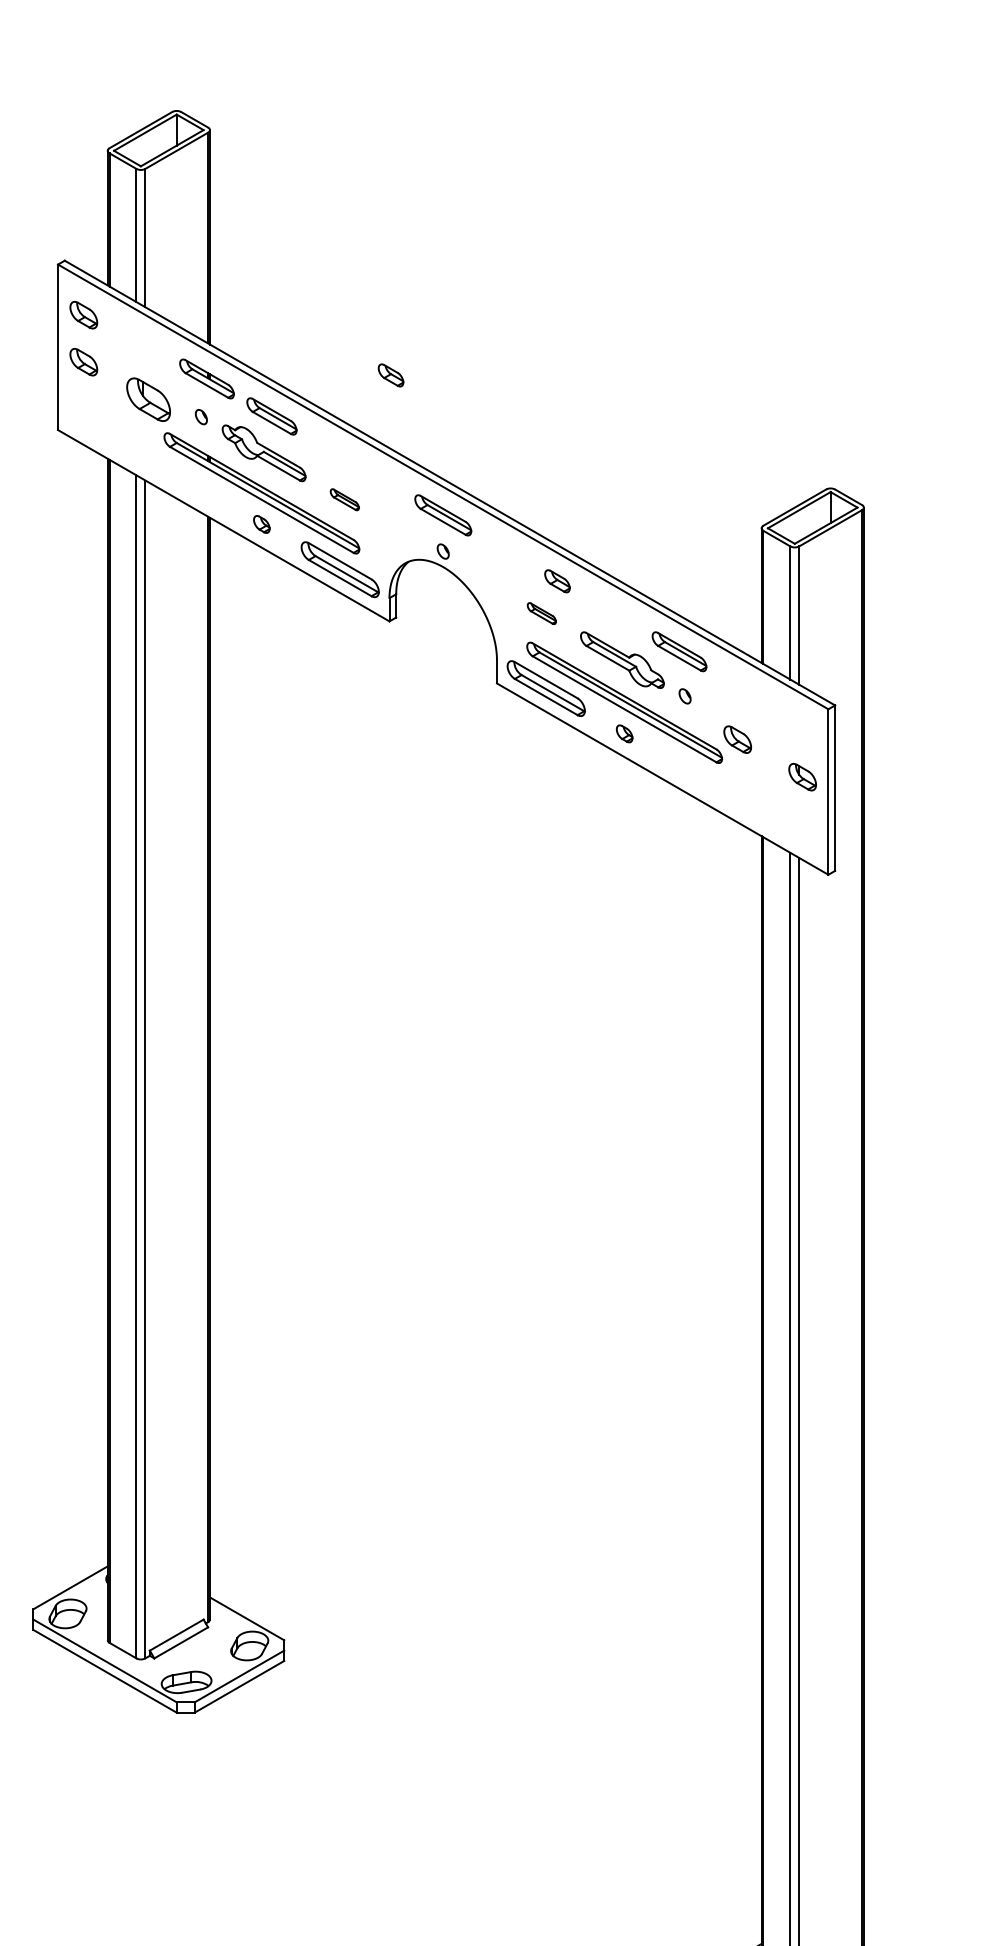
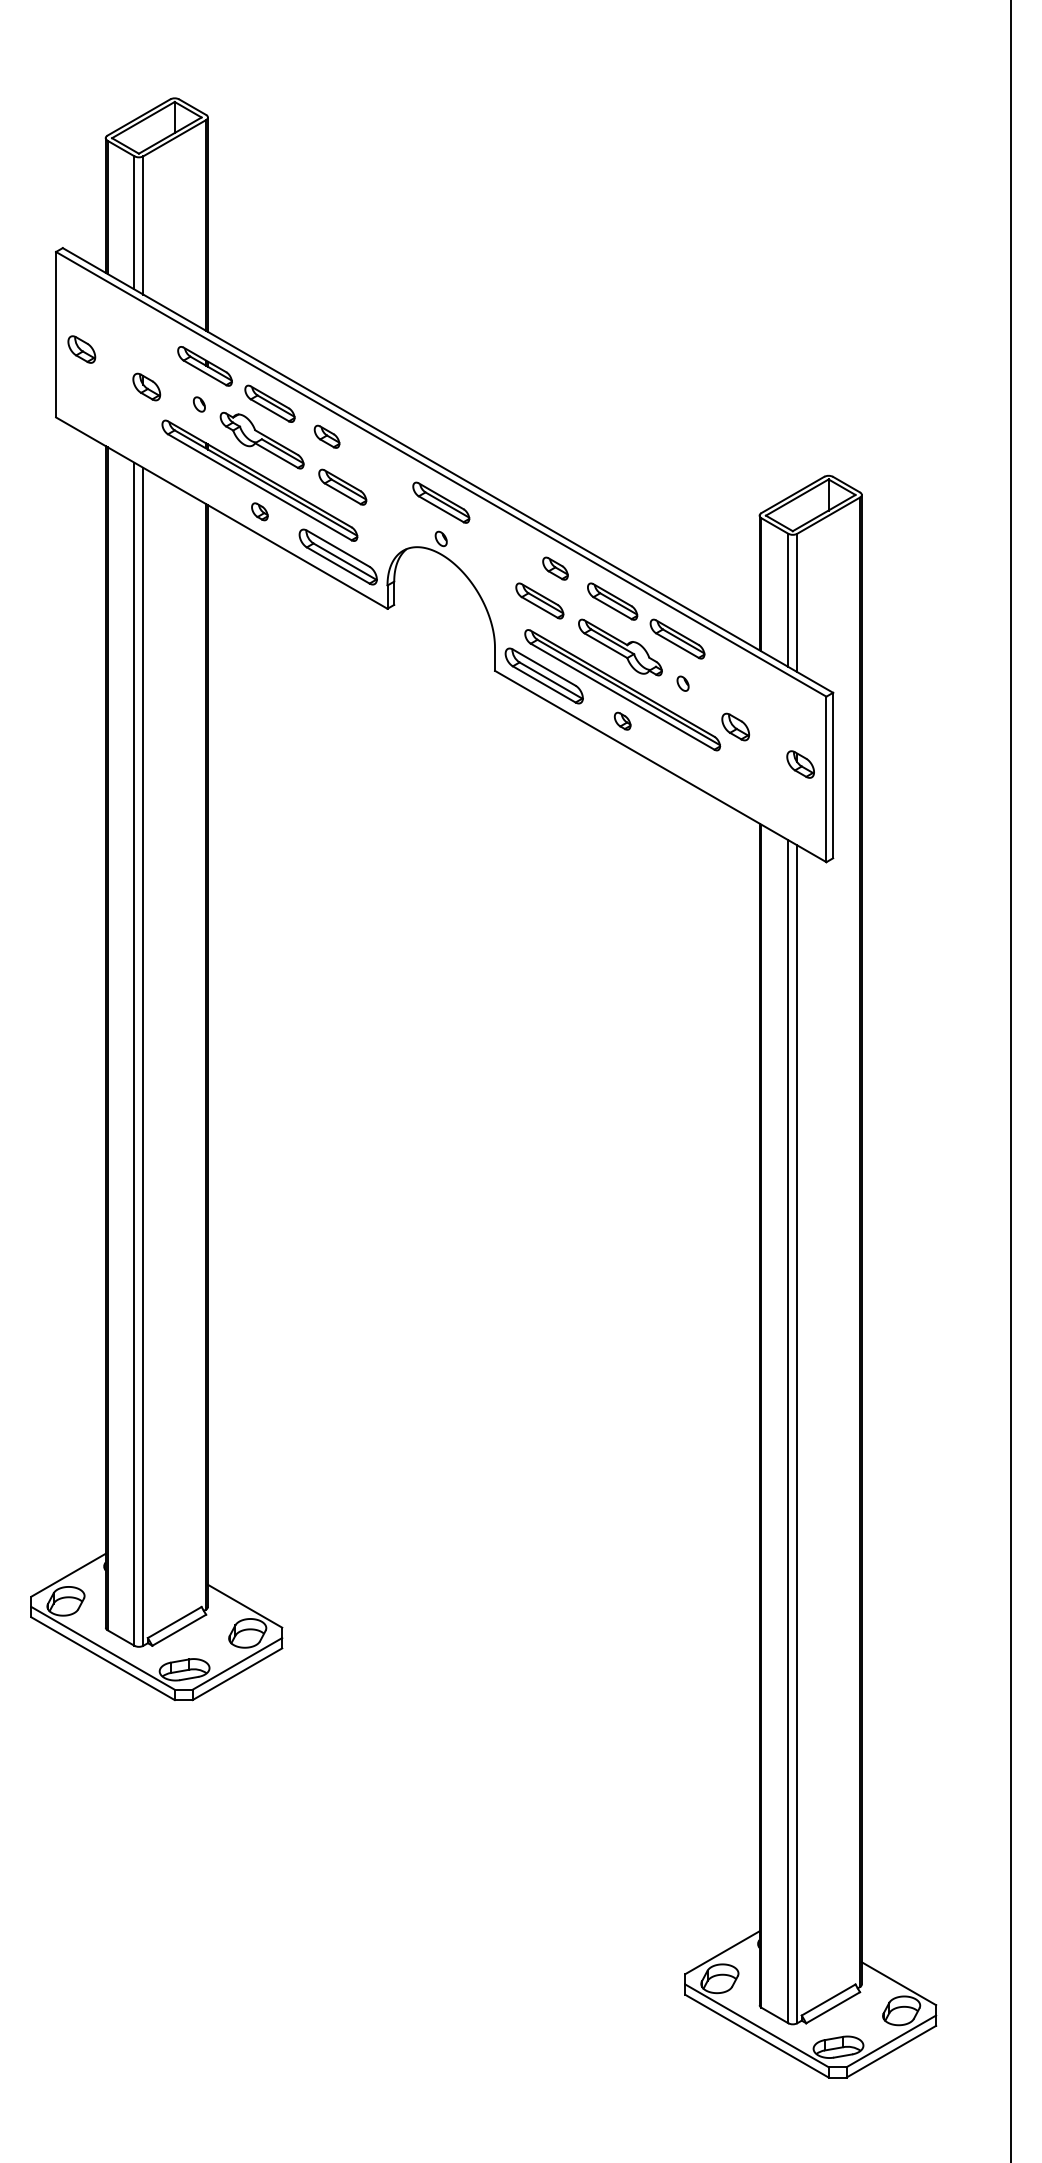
part: (83, 315) -> (81, 302), removed
part: (390, 375) -> (326, 436), moved
part: (148, 399) -> (146, 386), size x0.62
part: (344, 499) -> (342, 486), size x1.67
part: (541, 613) -> (539, 600), size x1.67
part: (614, 614) -> (612, 601), added

